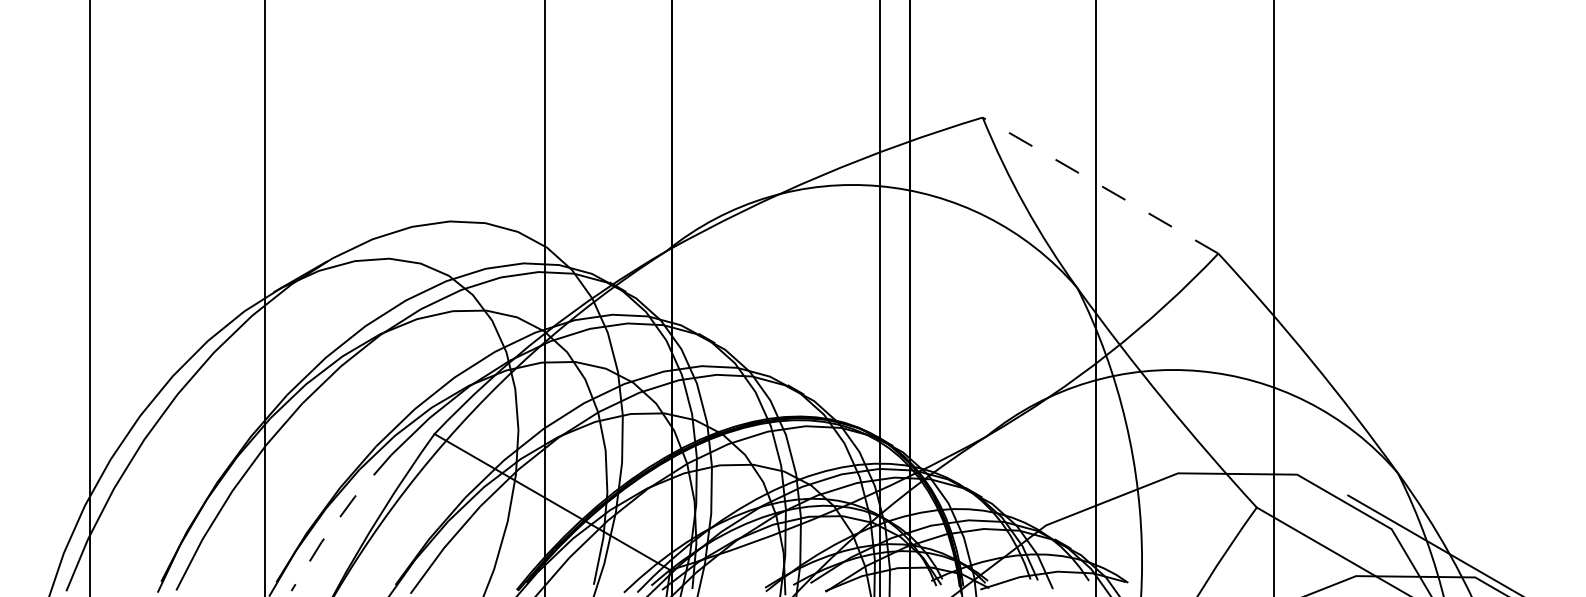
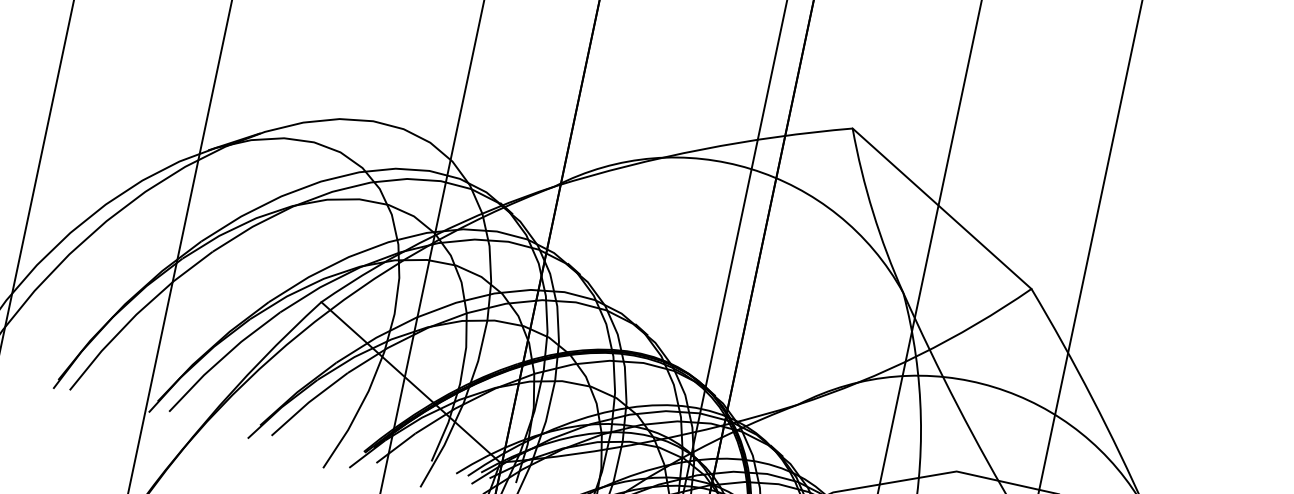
line: (1100, 185) -> (942, 208), dashed -> solid
line: (337, 520) -> (221, 359), dashed -> solid

